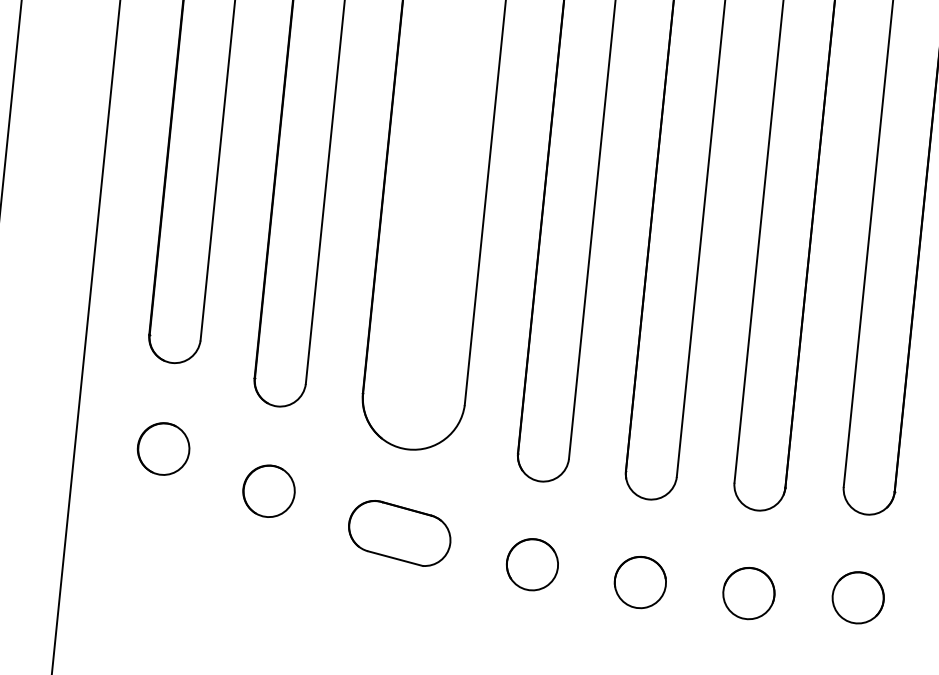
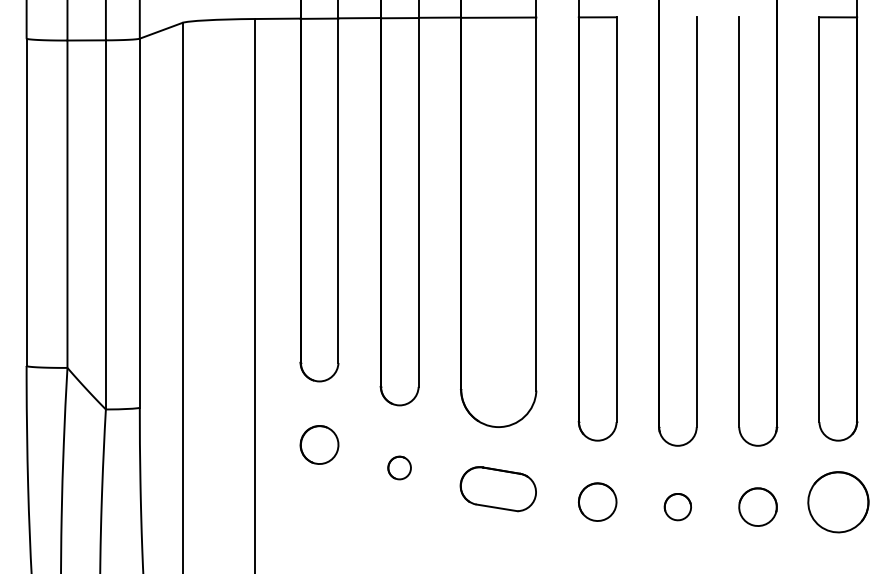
part: (268, 490) -> (399, 467), size x0.6
part: (639, 581) -> (677, 506), size x0.7
part: (857, 596) -> (837, 501), size x1.6

